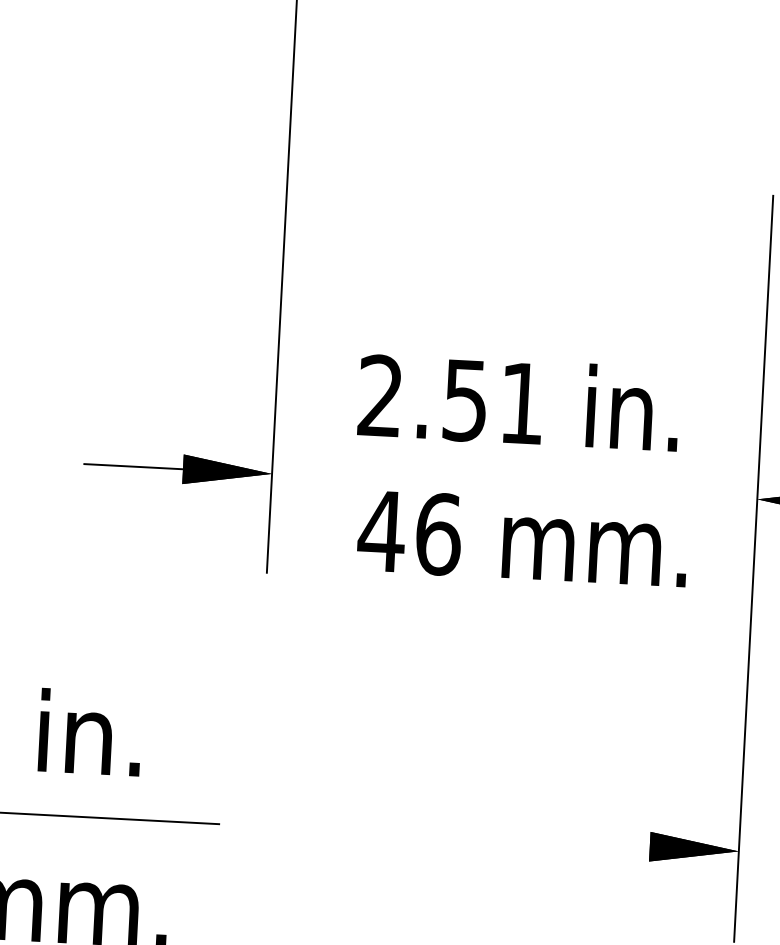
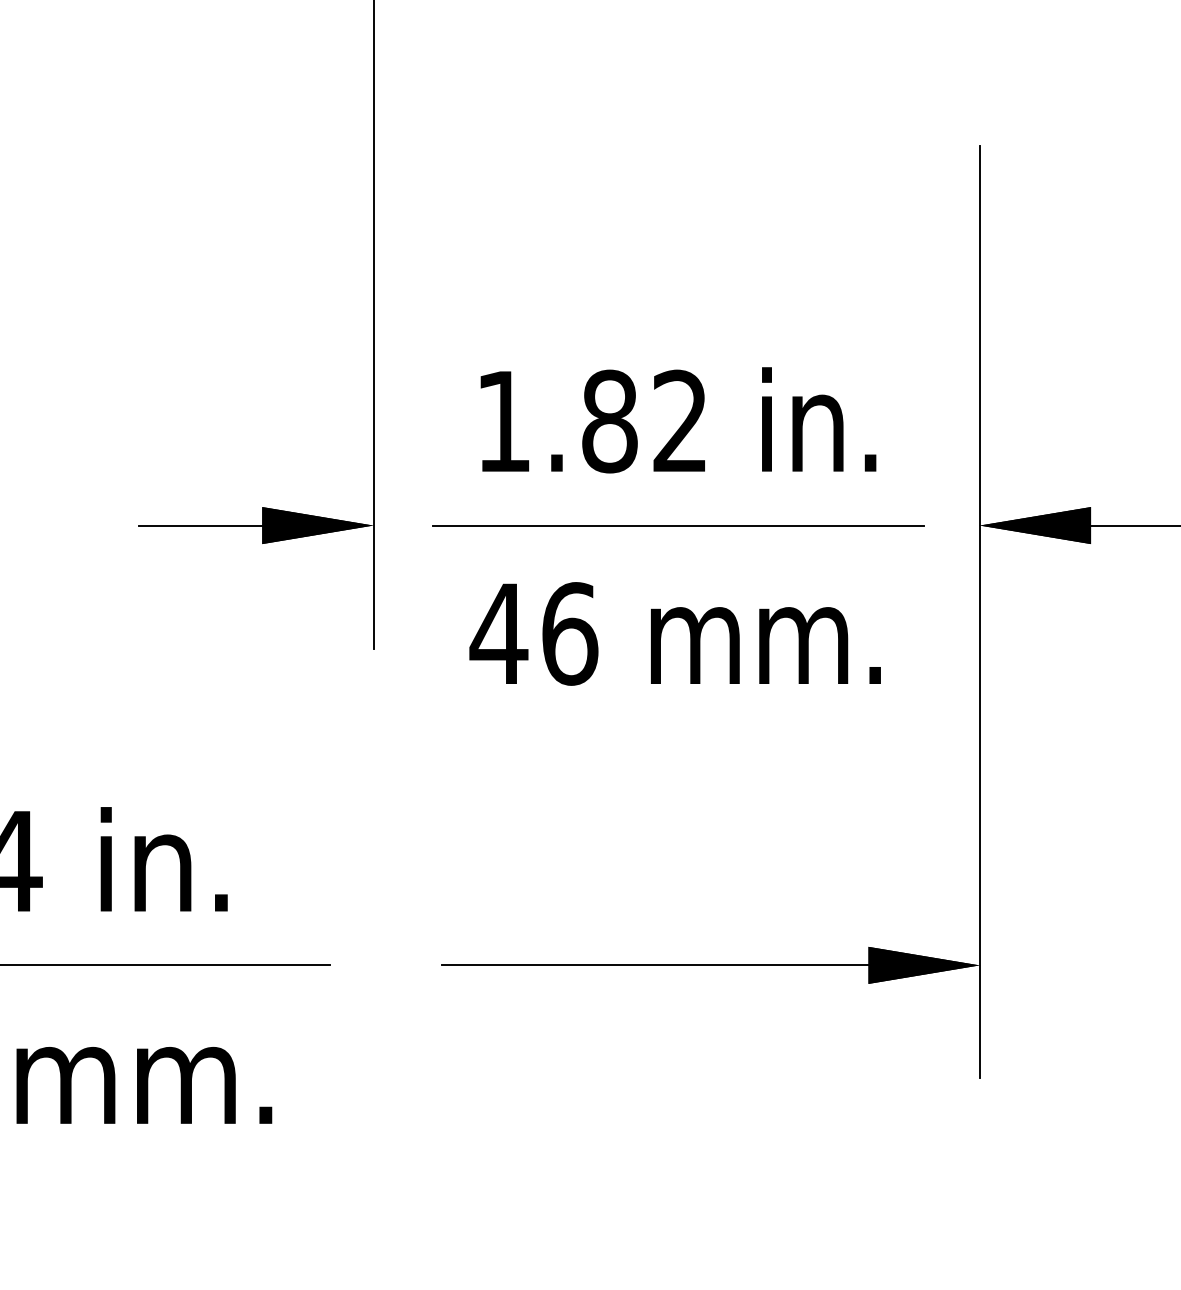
text: (450, 399) -> (590, 421), 2.51 -> 1.82
line: (516, 486) -> (678, 525), added
text: (522, 538) -> (674, 633), moved
line: (506, 839) -> (689, 965), added

